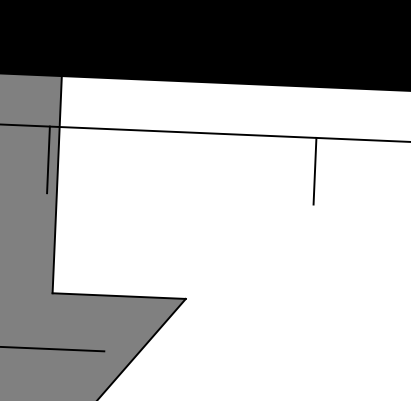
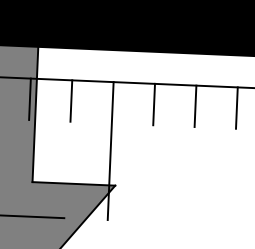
line: (115, 161) -> (71, 100), added
line: (248, 168) -> (154, 104), added
line: (381, 173) -> (236, 107), added
line: (178, 243) -> (110, 151), added

